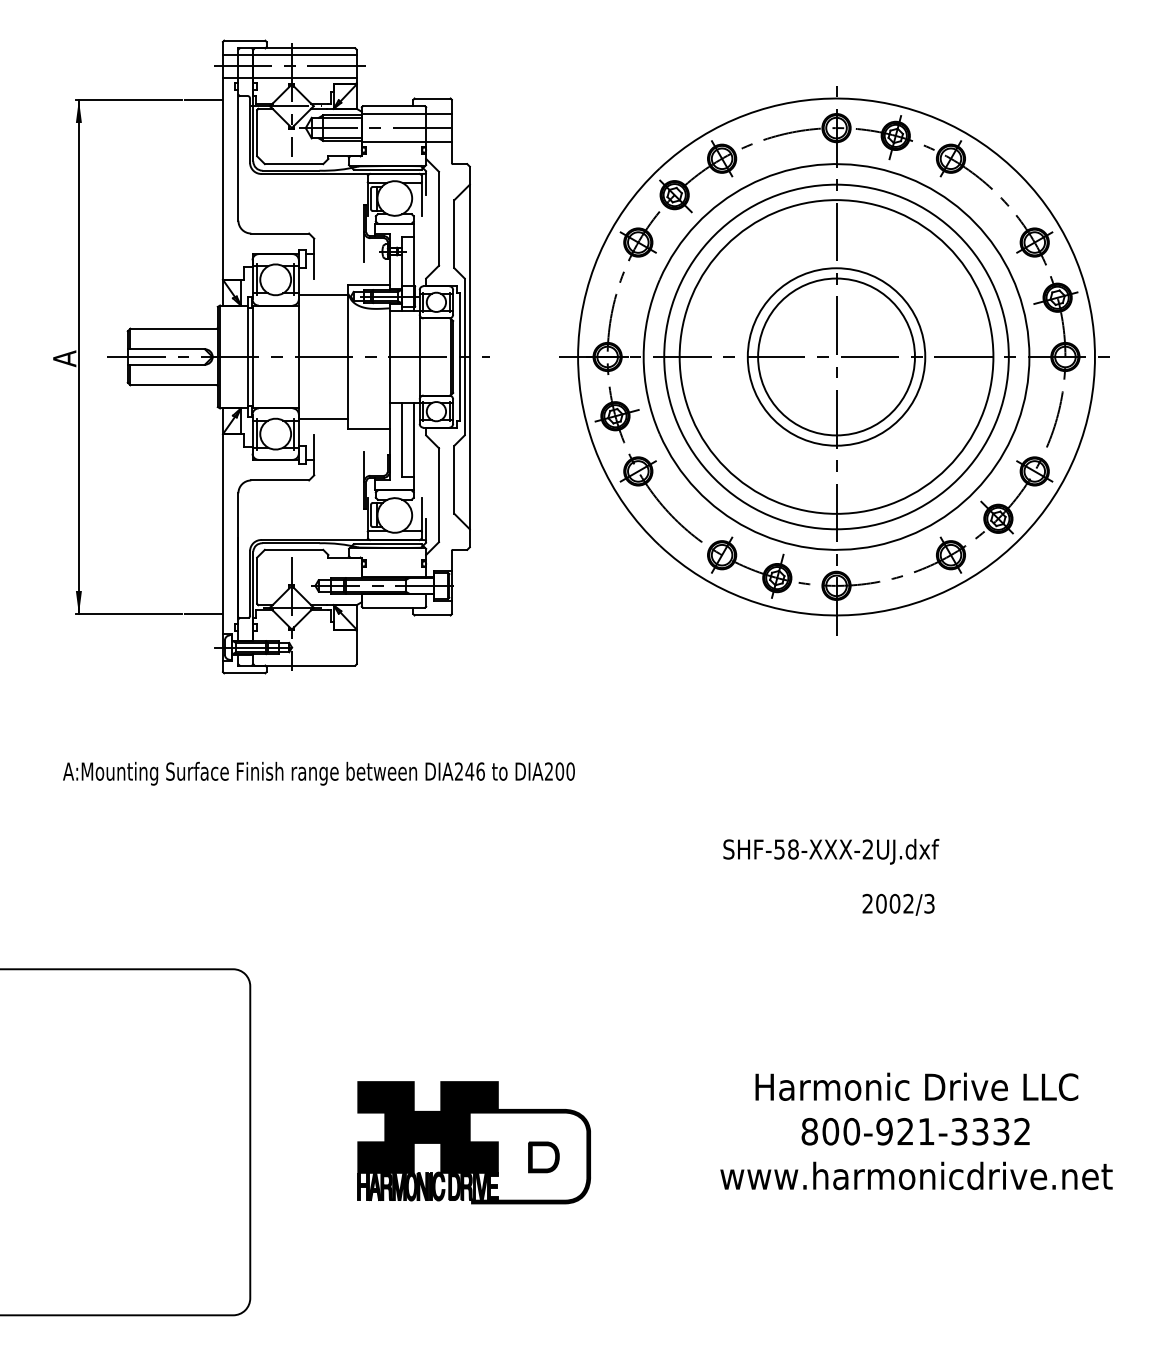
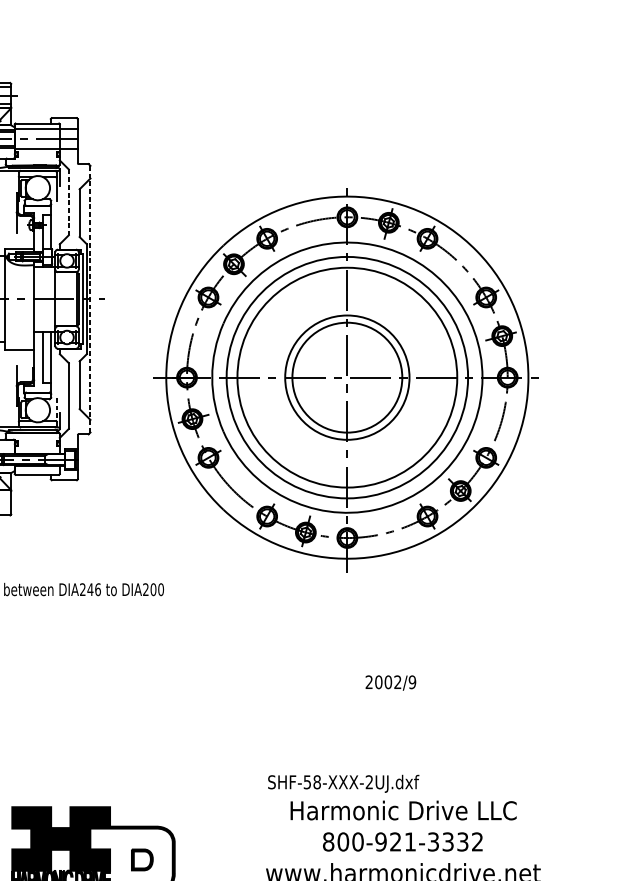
line: (439, 218) -> (69, 202), solid -> dashed
line: (469, 357) -> (90, 299), solid -> dashed
part: (834, 360) -> (345, 380), moved
line: (421, 514) -> (56, 409), solid -> dashed
text: (831, 851) -> (343, 783), moved
text: (929, 903) -> (412, 682), 2002/3 -> 2002/9

